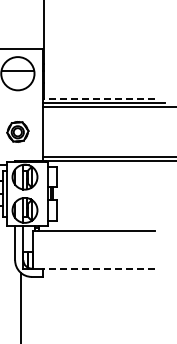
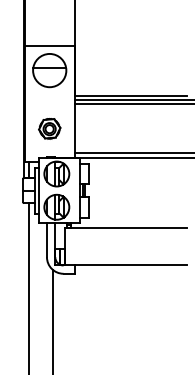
line: (98, 98) -> (130, 95), dashed -> solid
line: (99, 268) -> (131, 265), dashed -> solid

